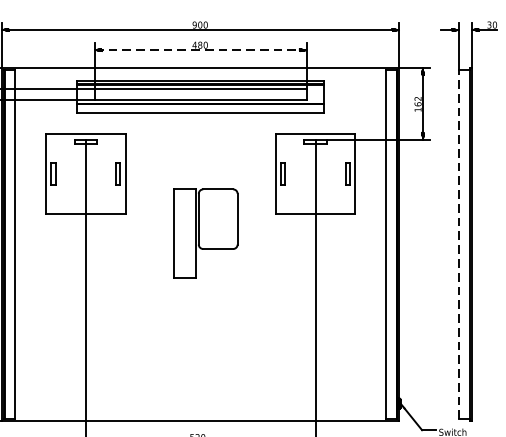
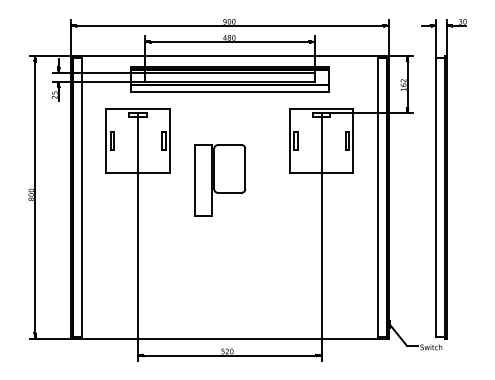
line: (200, 49) -> (229, 41), dashed -> solid
part: (206, 233) -> (220, 180), moved
line: (459, 243) -> (436, 196), dashed -> solid

